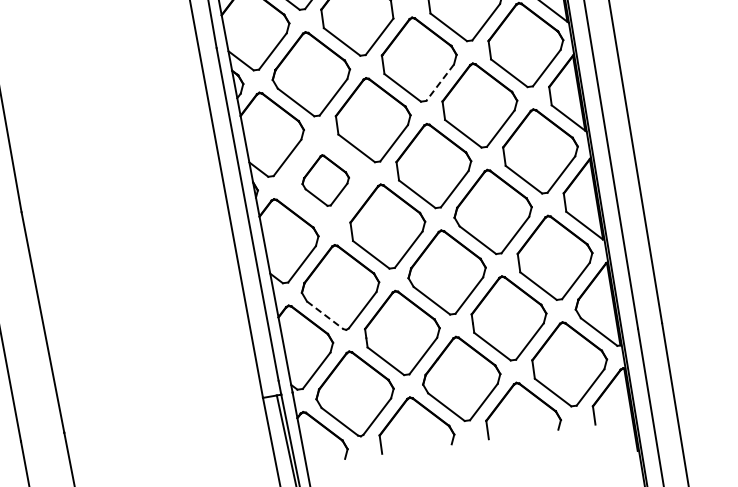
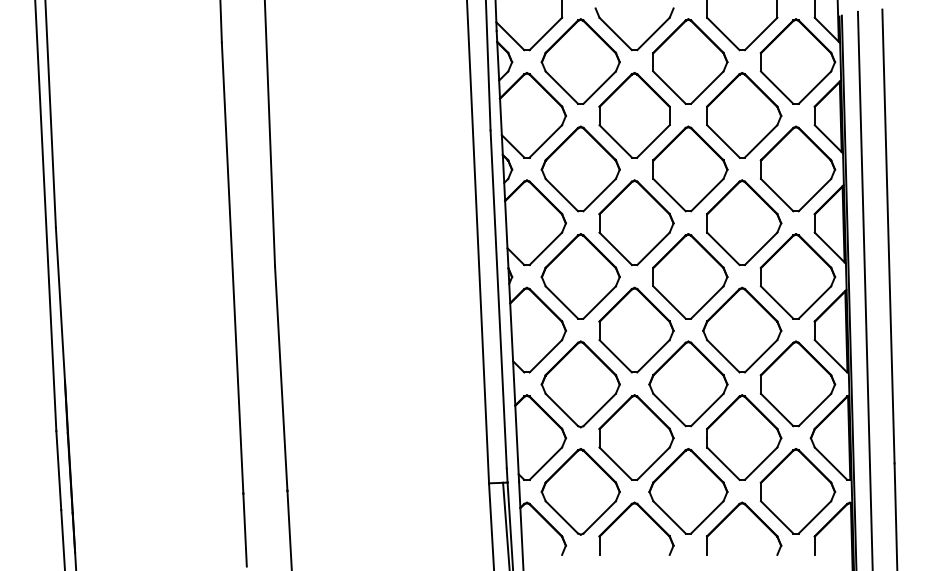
line: (440, 83) -> (707, 195), dashed -> solid
part: (325, 180) -> (580, 276), size x1.67
line: (324, 314) -> (561, 409), dashed -> solid

